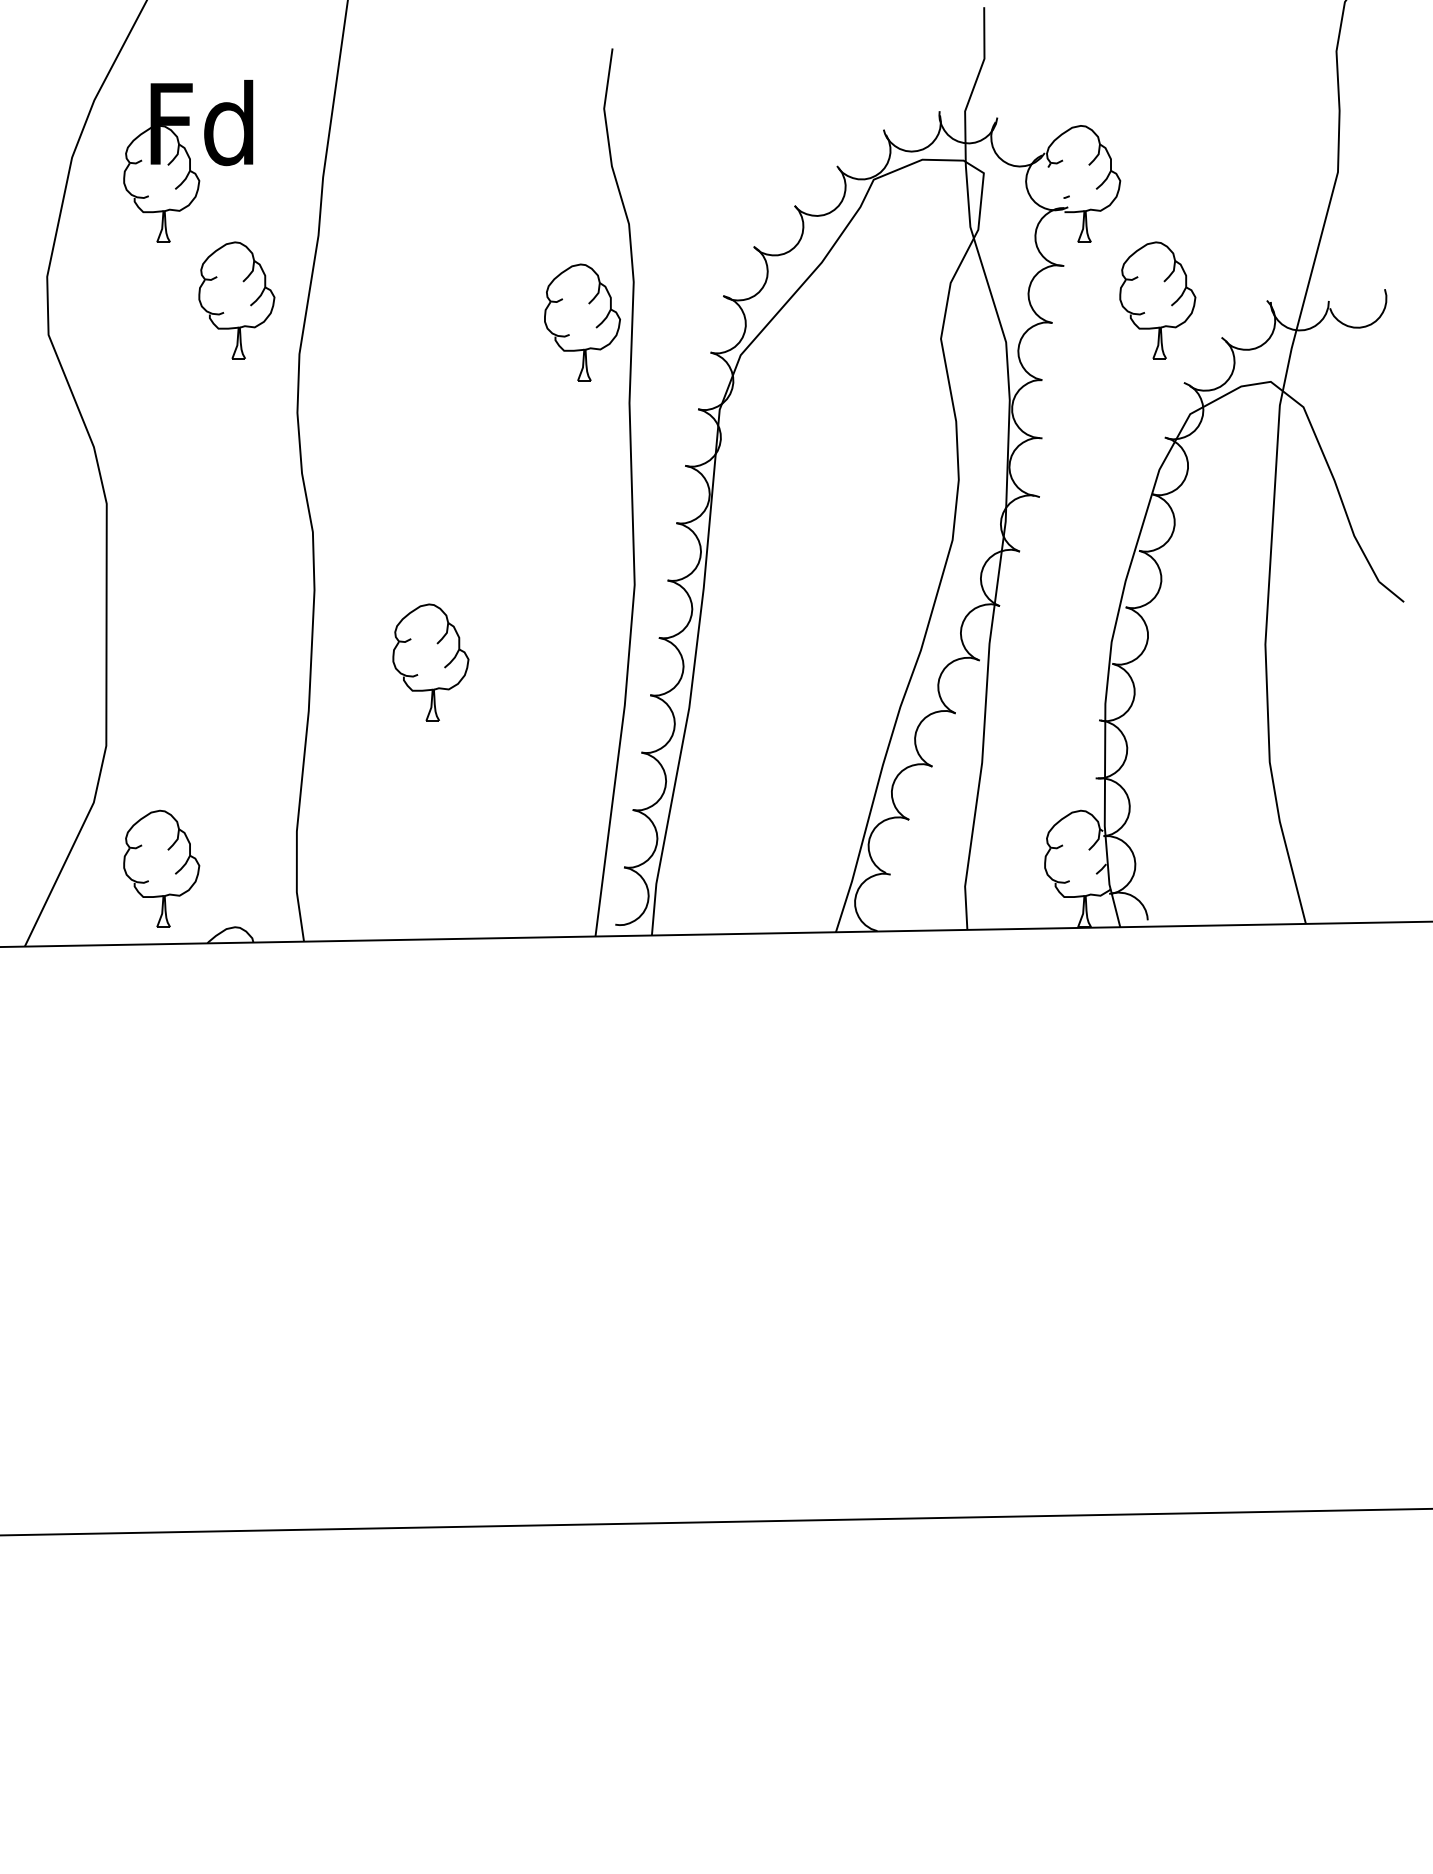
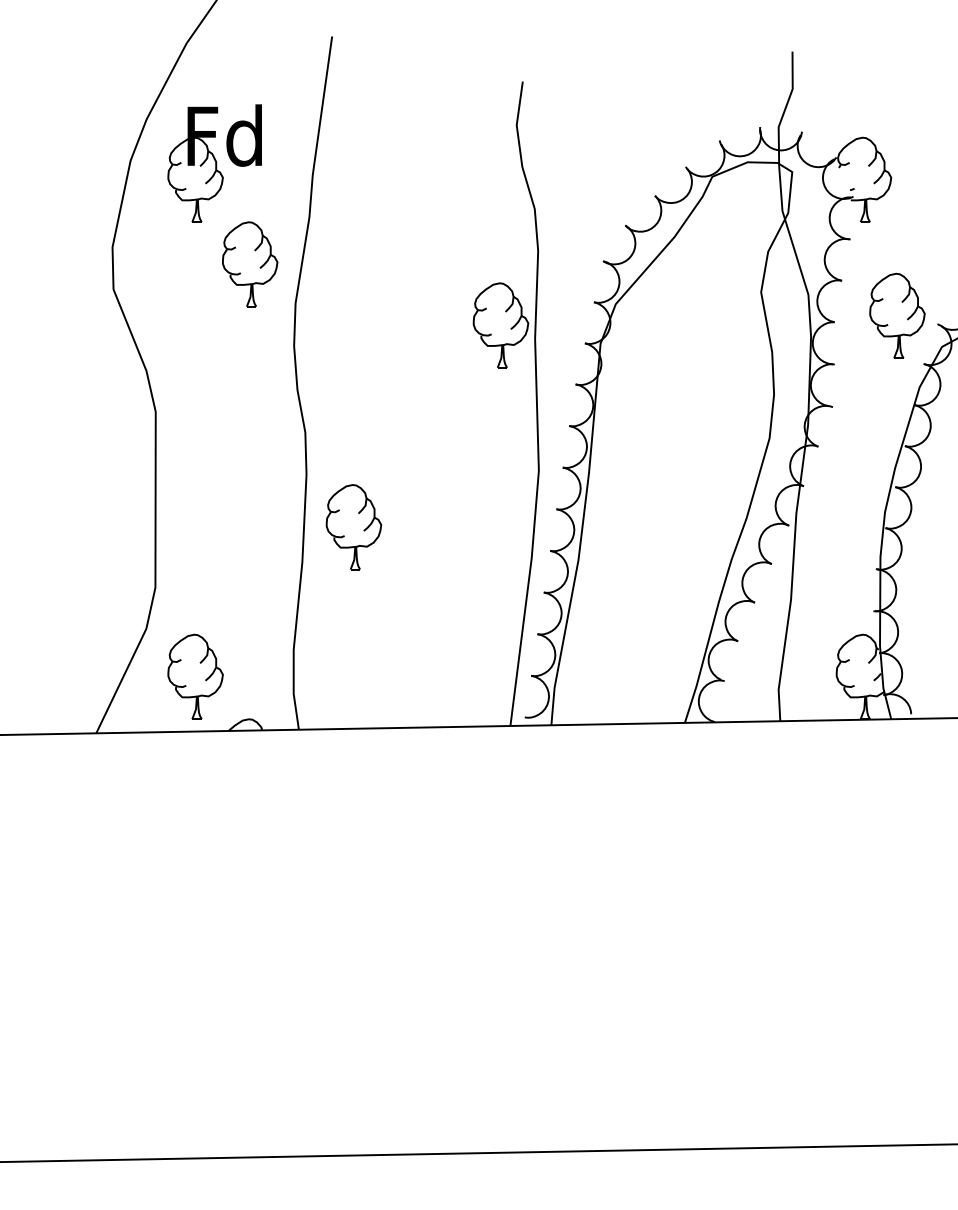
part: (1157, 300) -> (897, 315), moved
part: (582, 322) -> (500, 325), moved
part: (430, 662) -> (353, 527), moved

